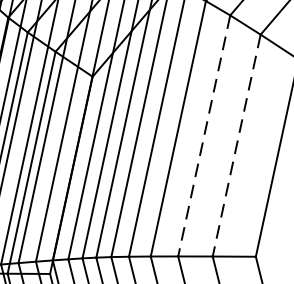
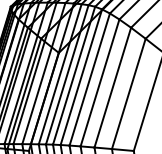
line: (203, 135) -> (112, 87), dashed -> solid
line: (235, 144) -> (128, 93), dashed -> solid

